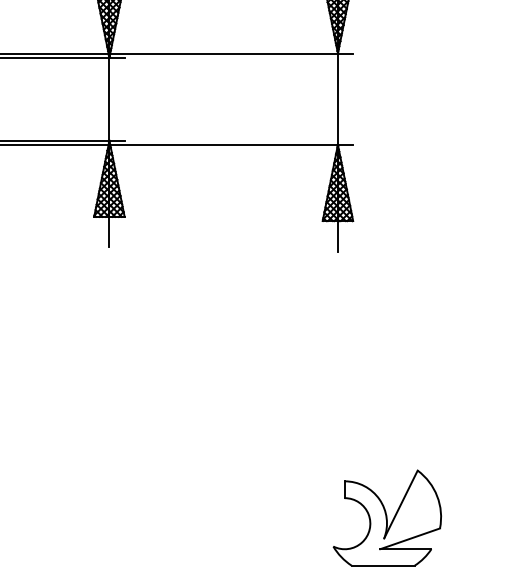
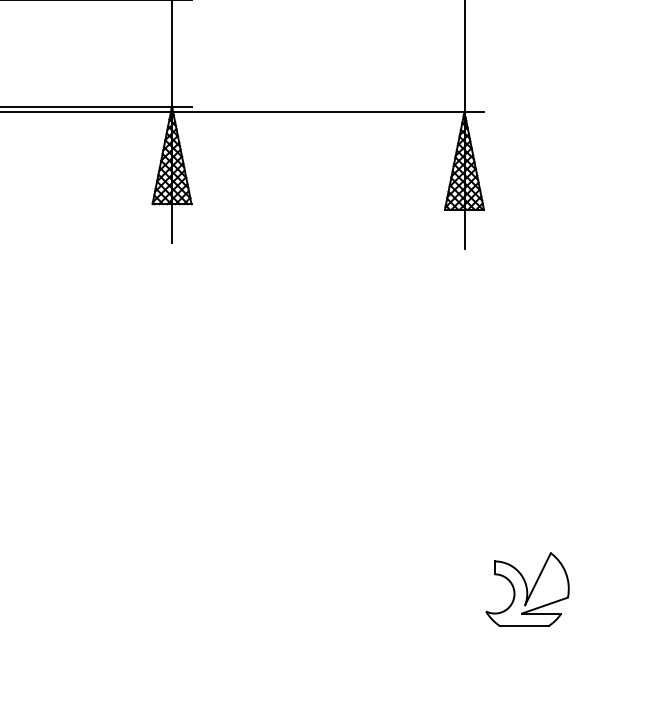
part: (386, 517) -> (526, 588), size x0.6

